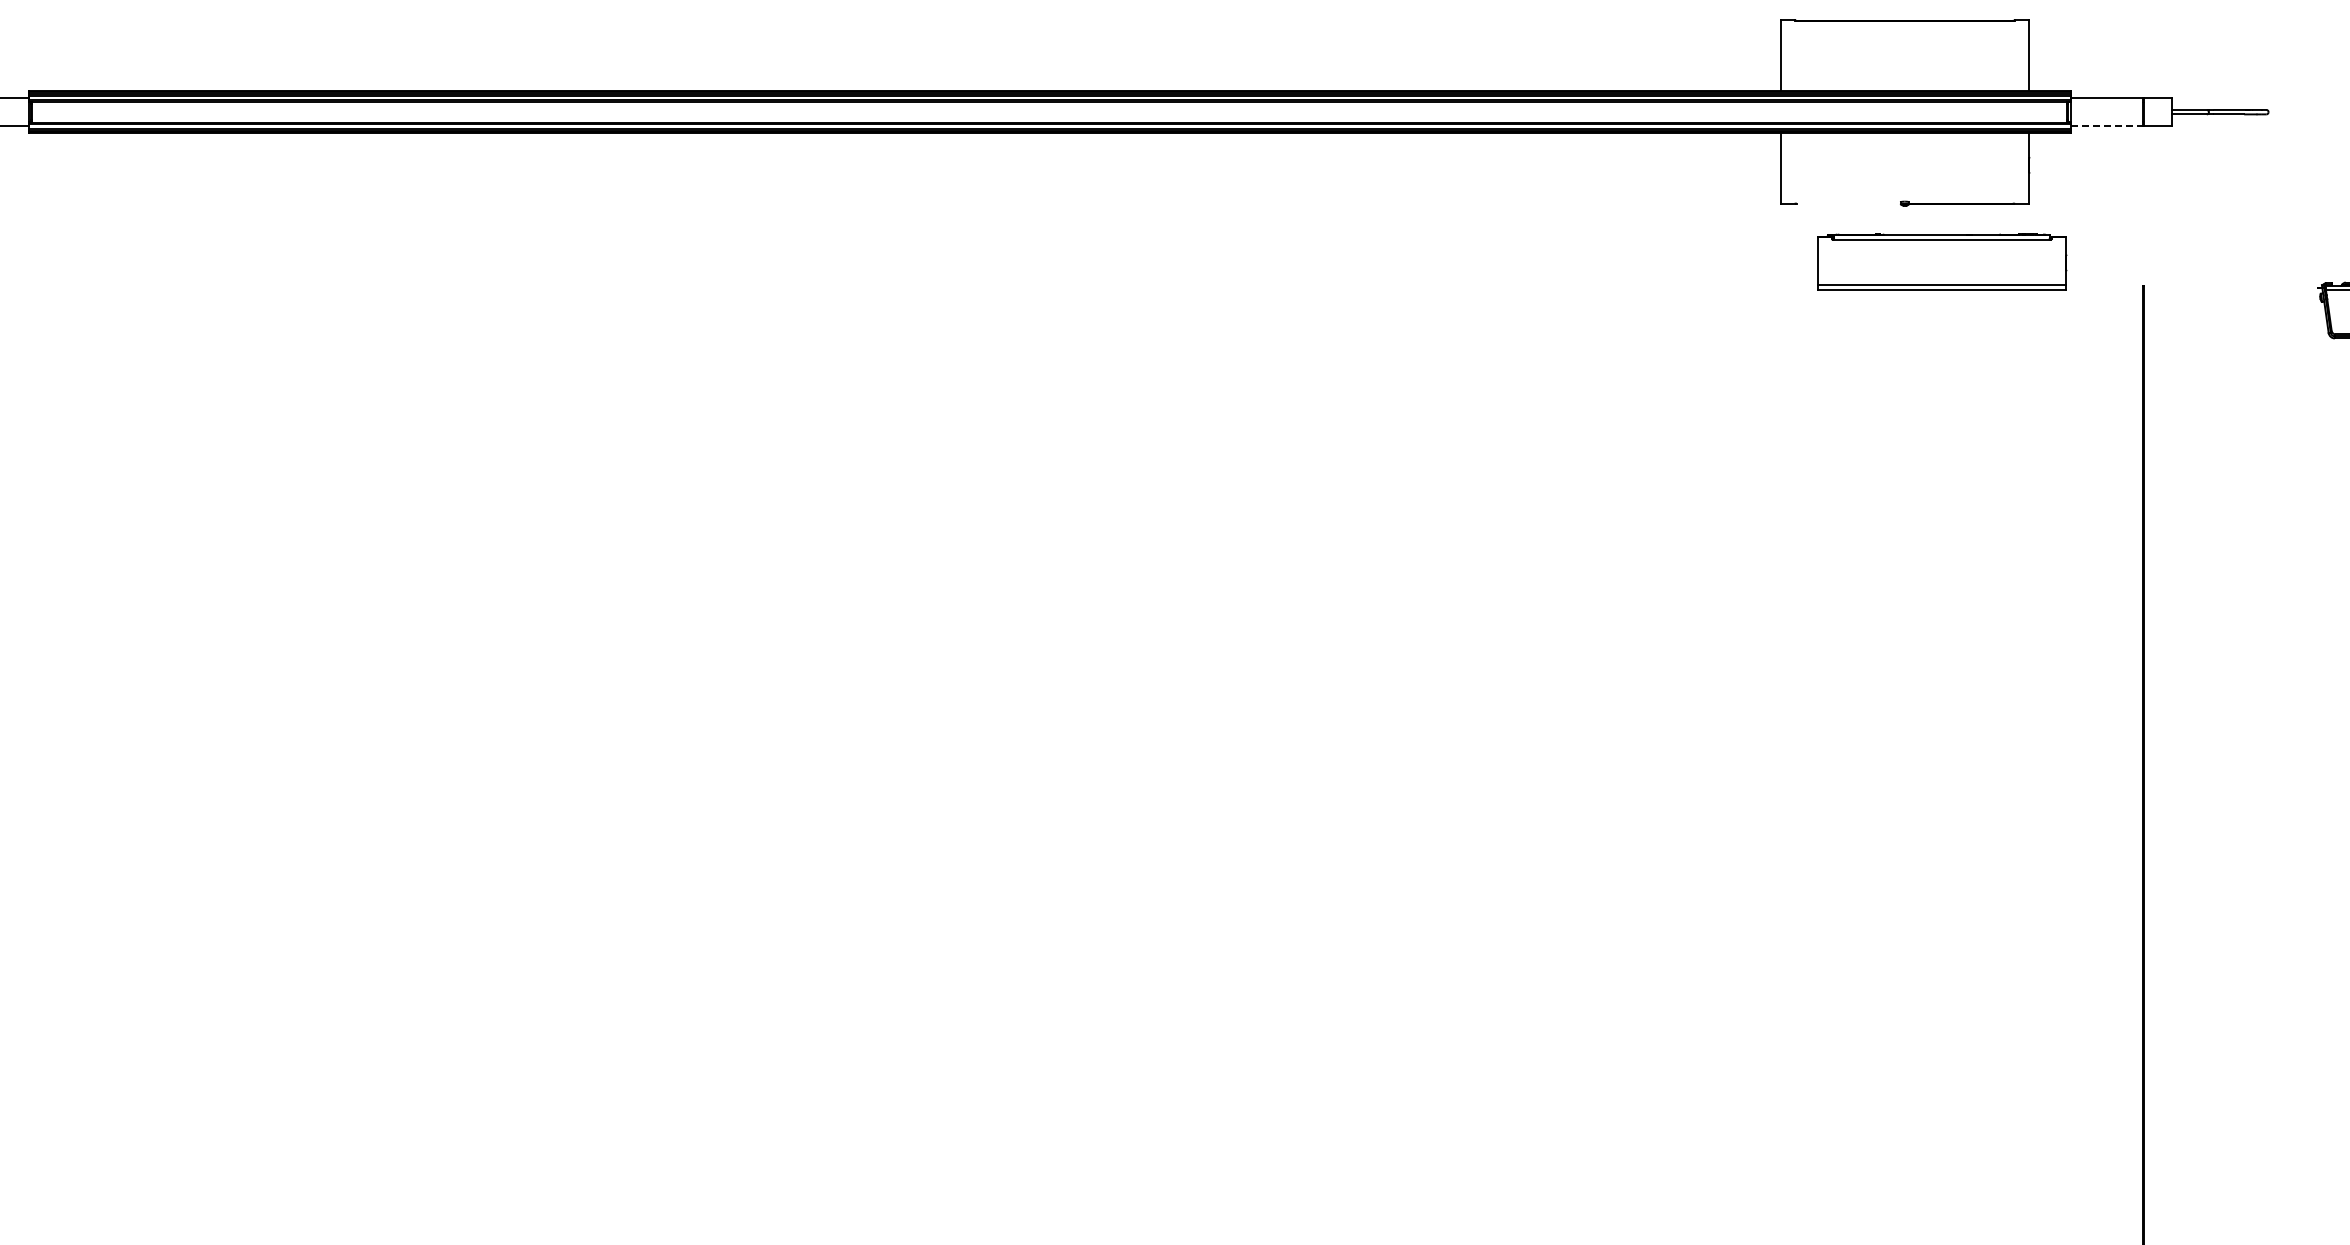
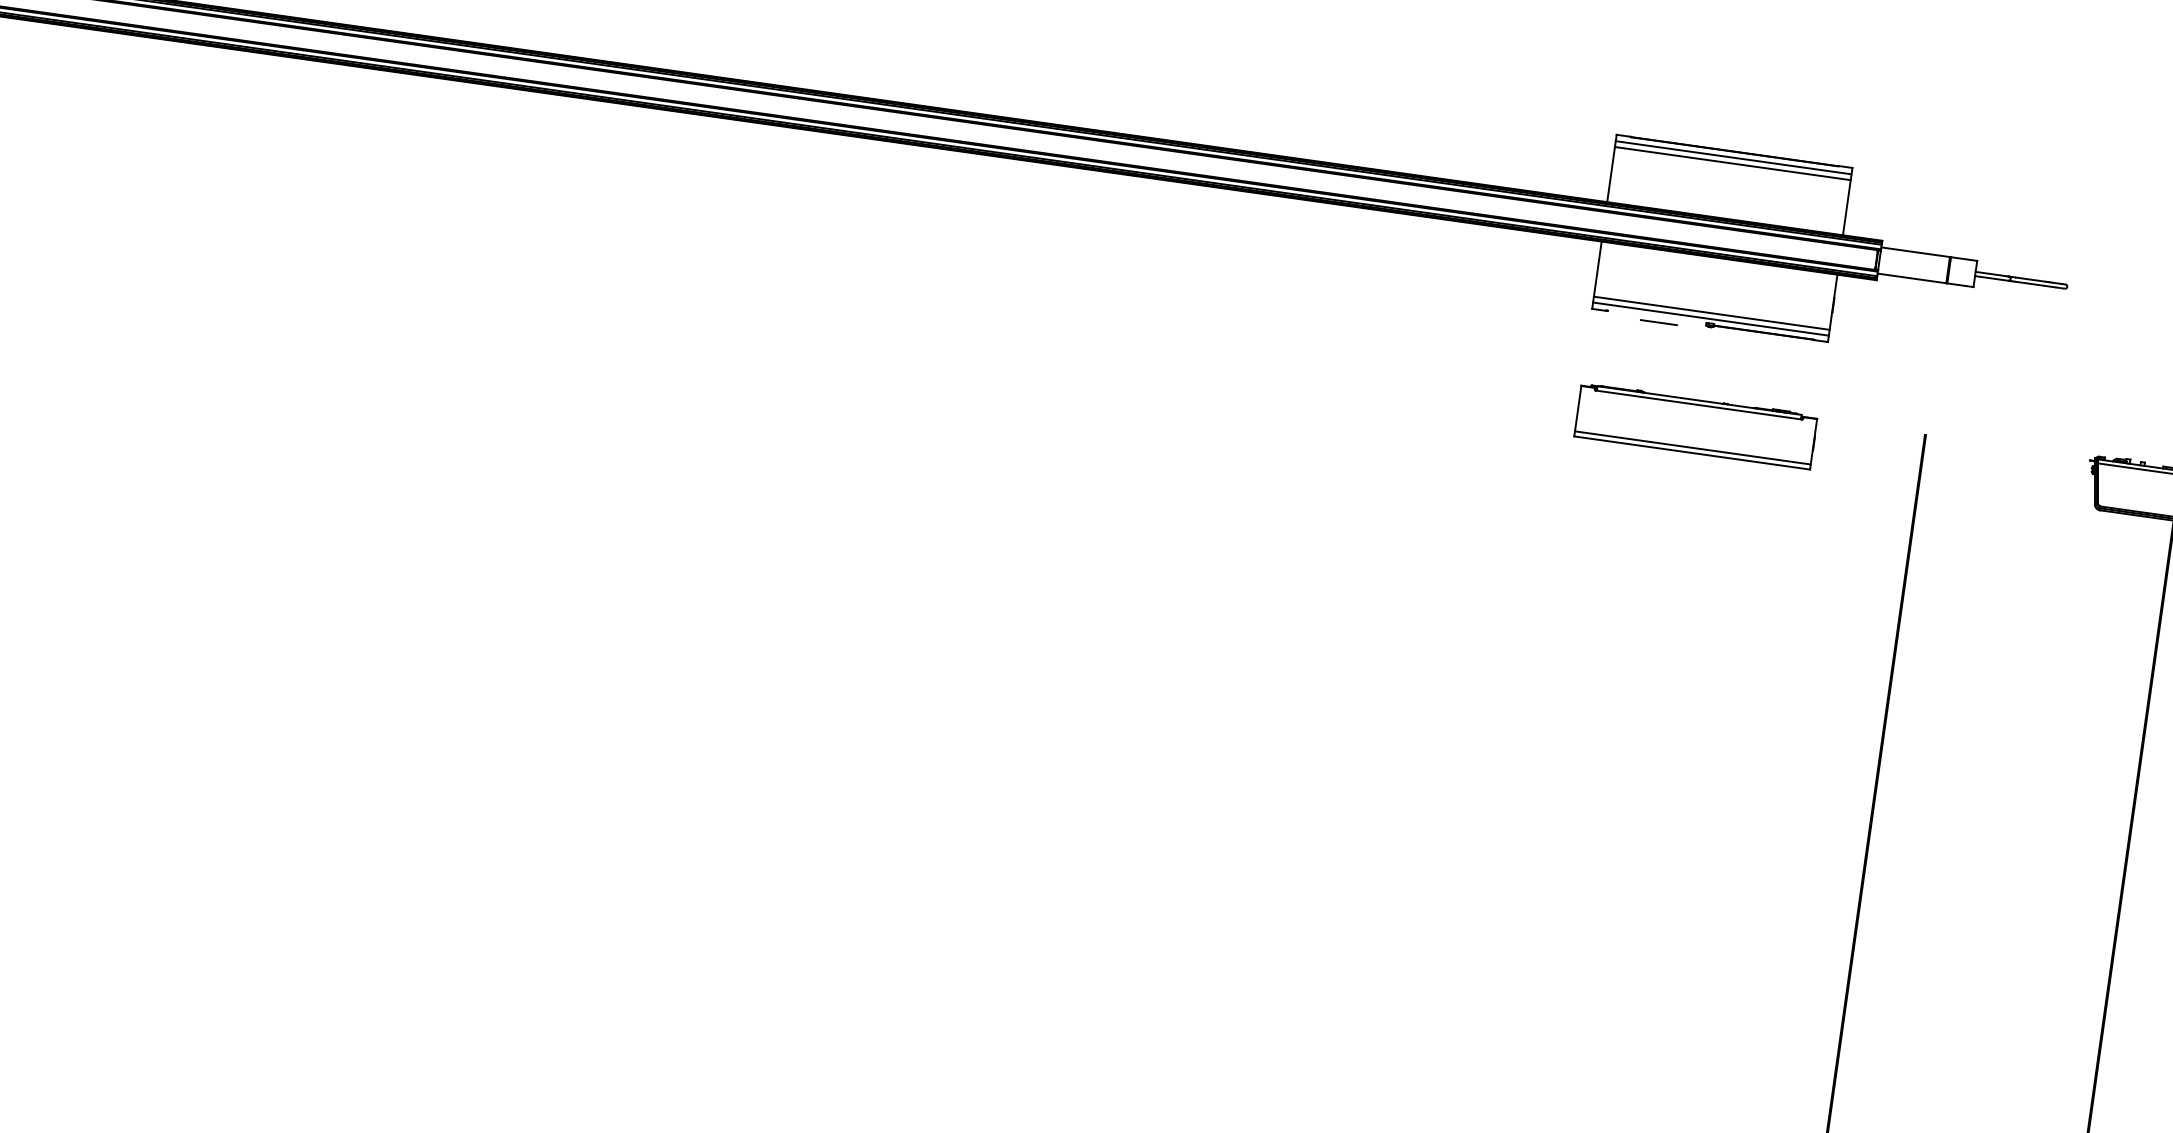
line: (1904, 27) -> (1733, 158), added
line: (1904, 33) -> (1732, 163), added
line: (2107, 126) -> (1912, 279), dashed -> solid
line: (1904, 191) -> (1711, 313), added
line: (1904, 197) -> (1710, 319), added
line: (1851, 208) -> (1658, 322), added
part: (1942, 261) -> (1696, 425), moved

